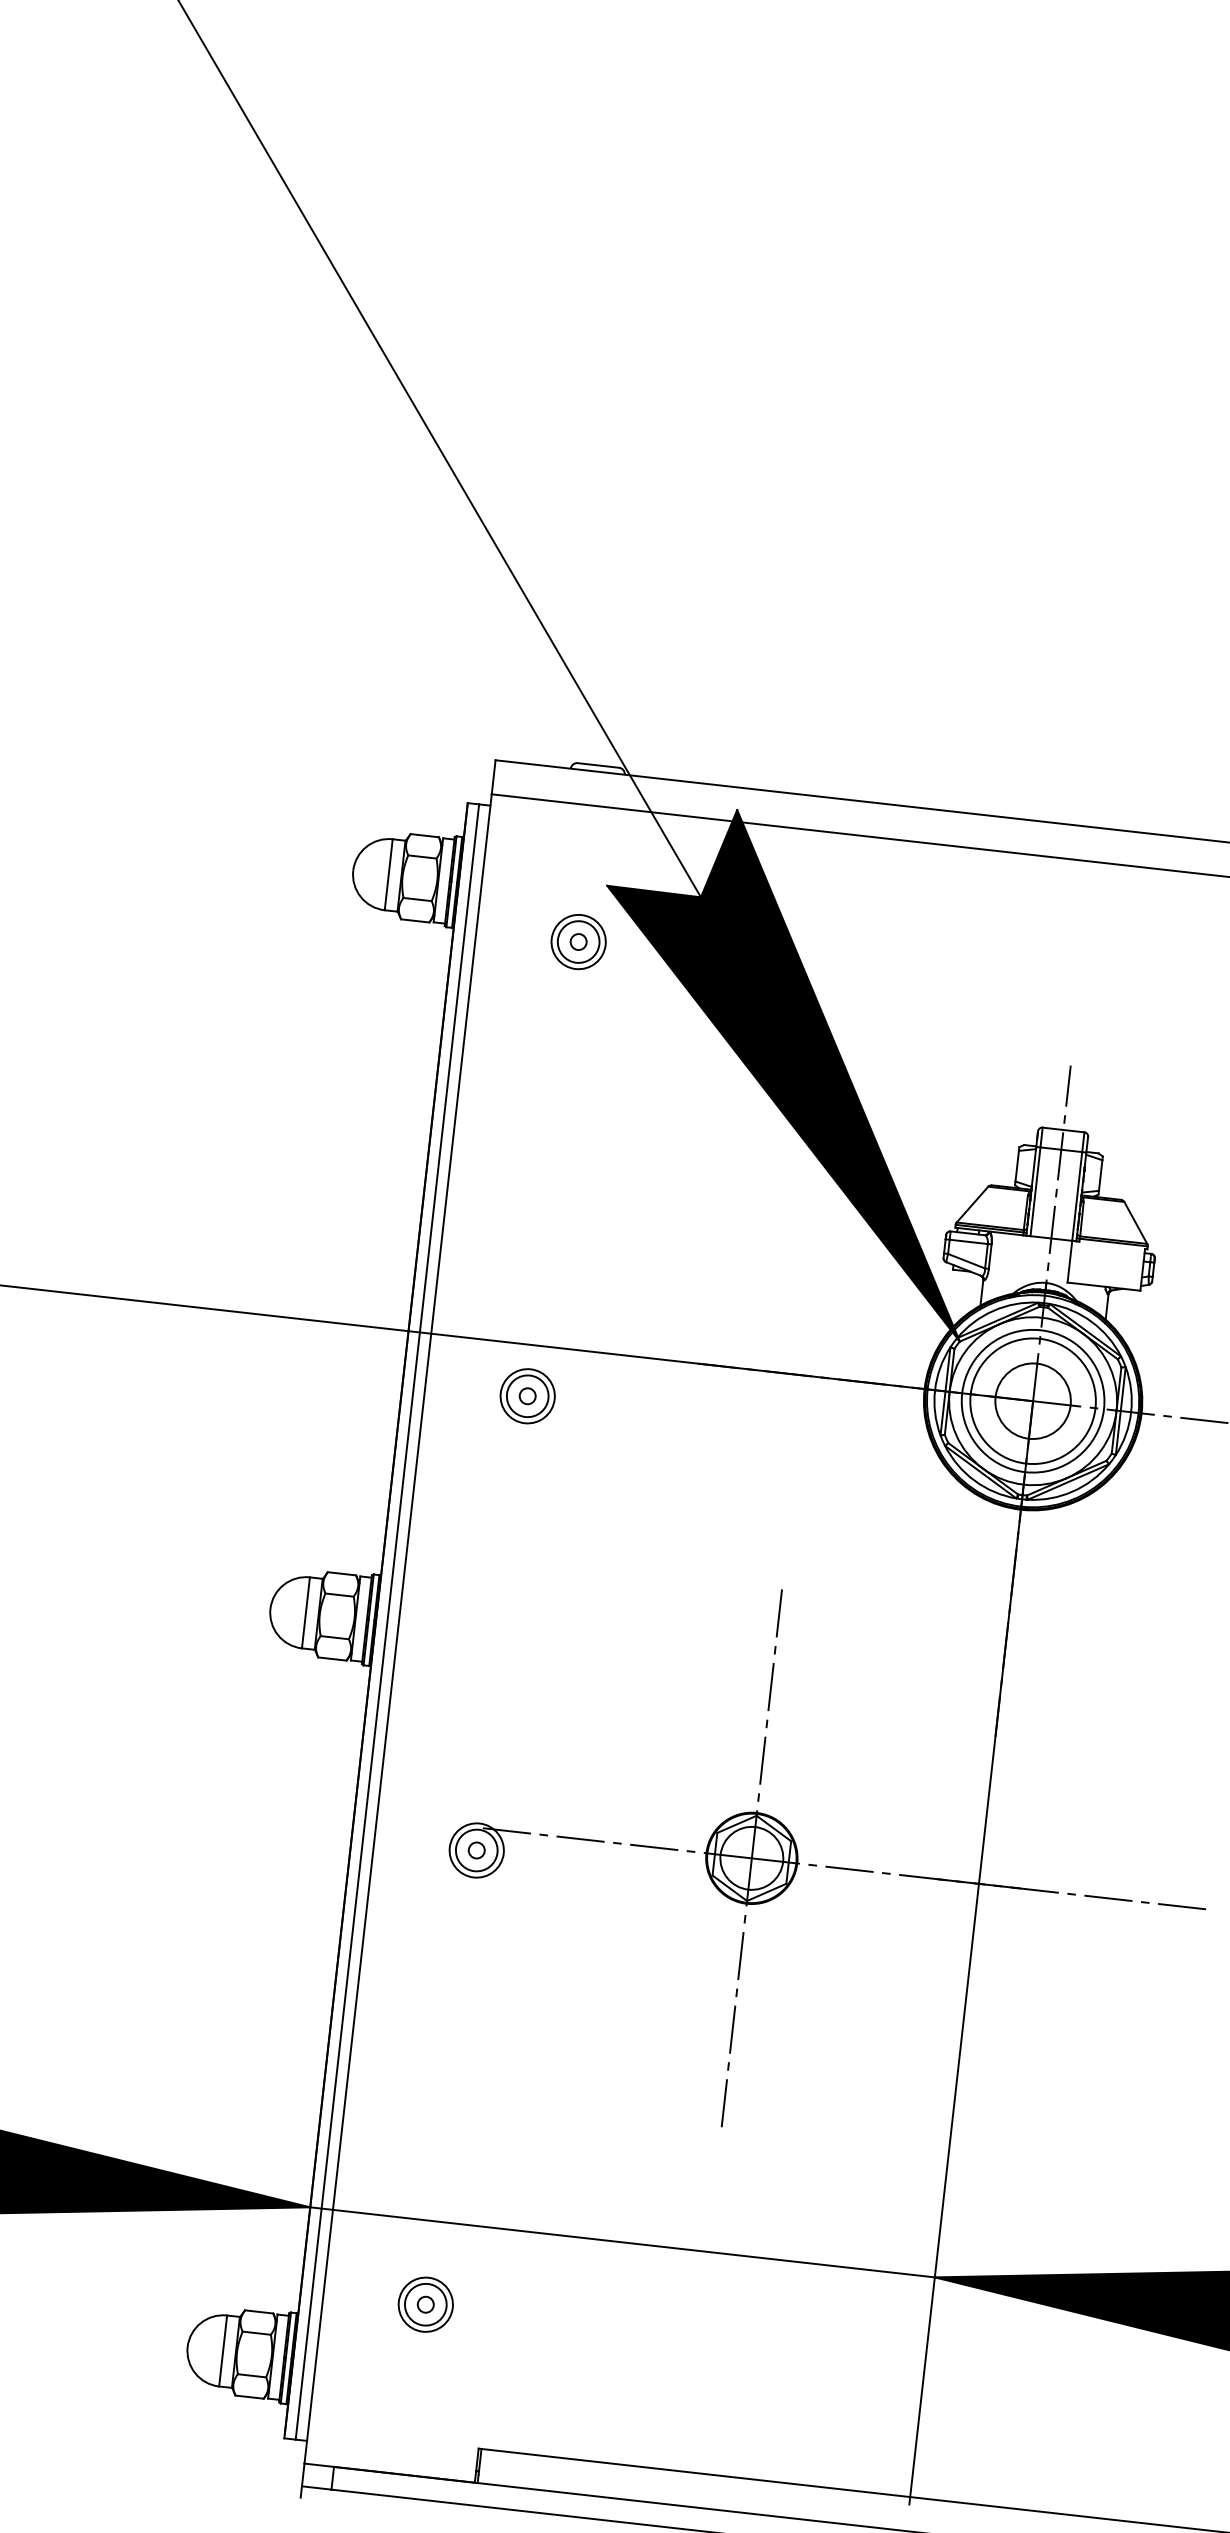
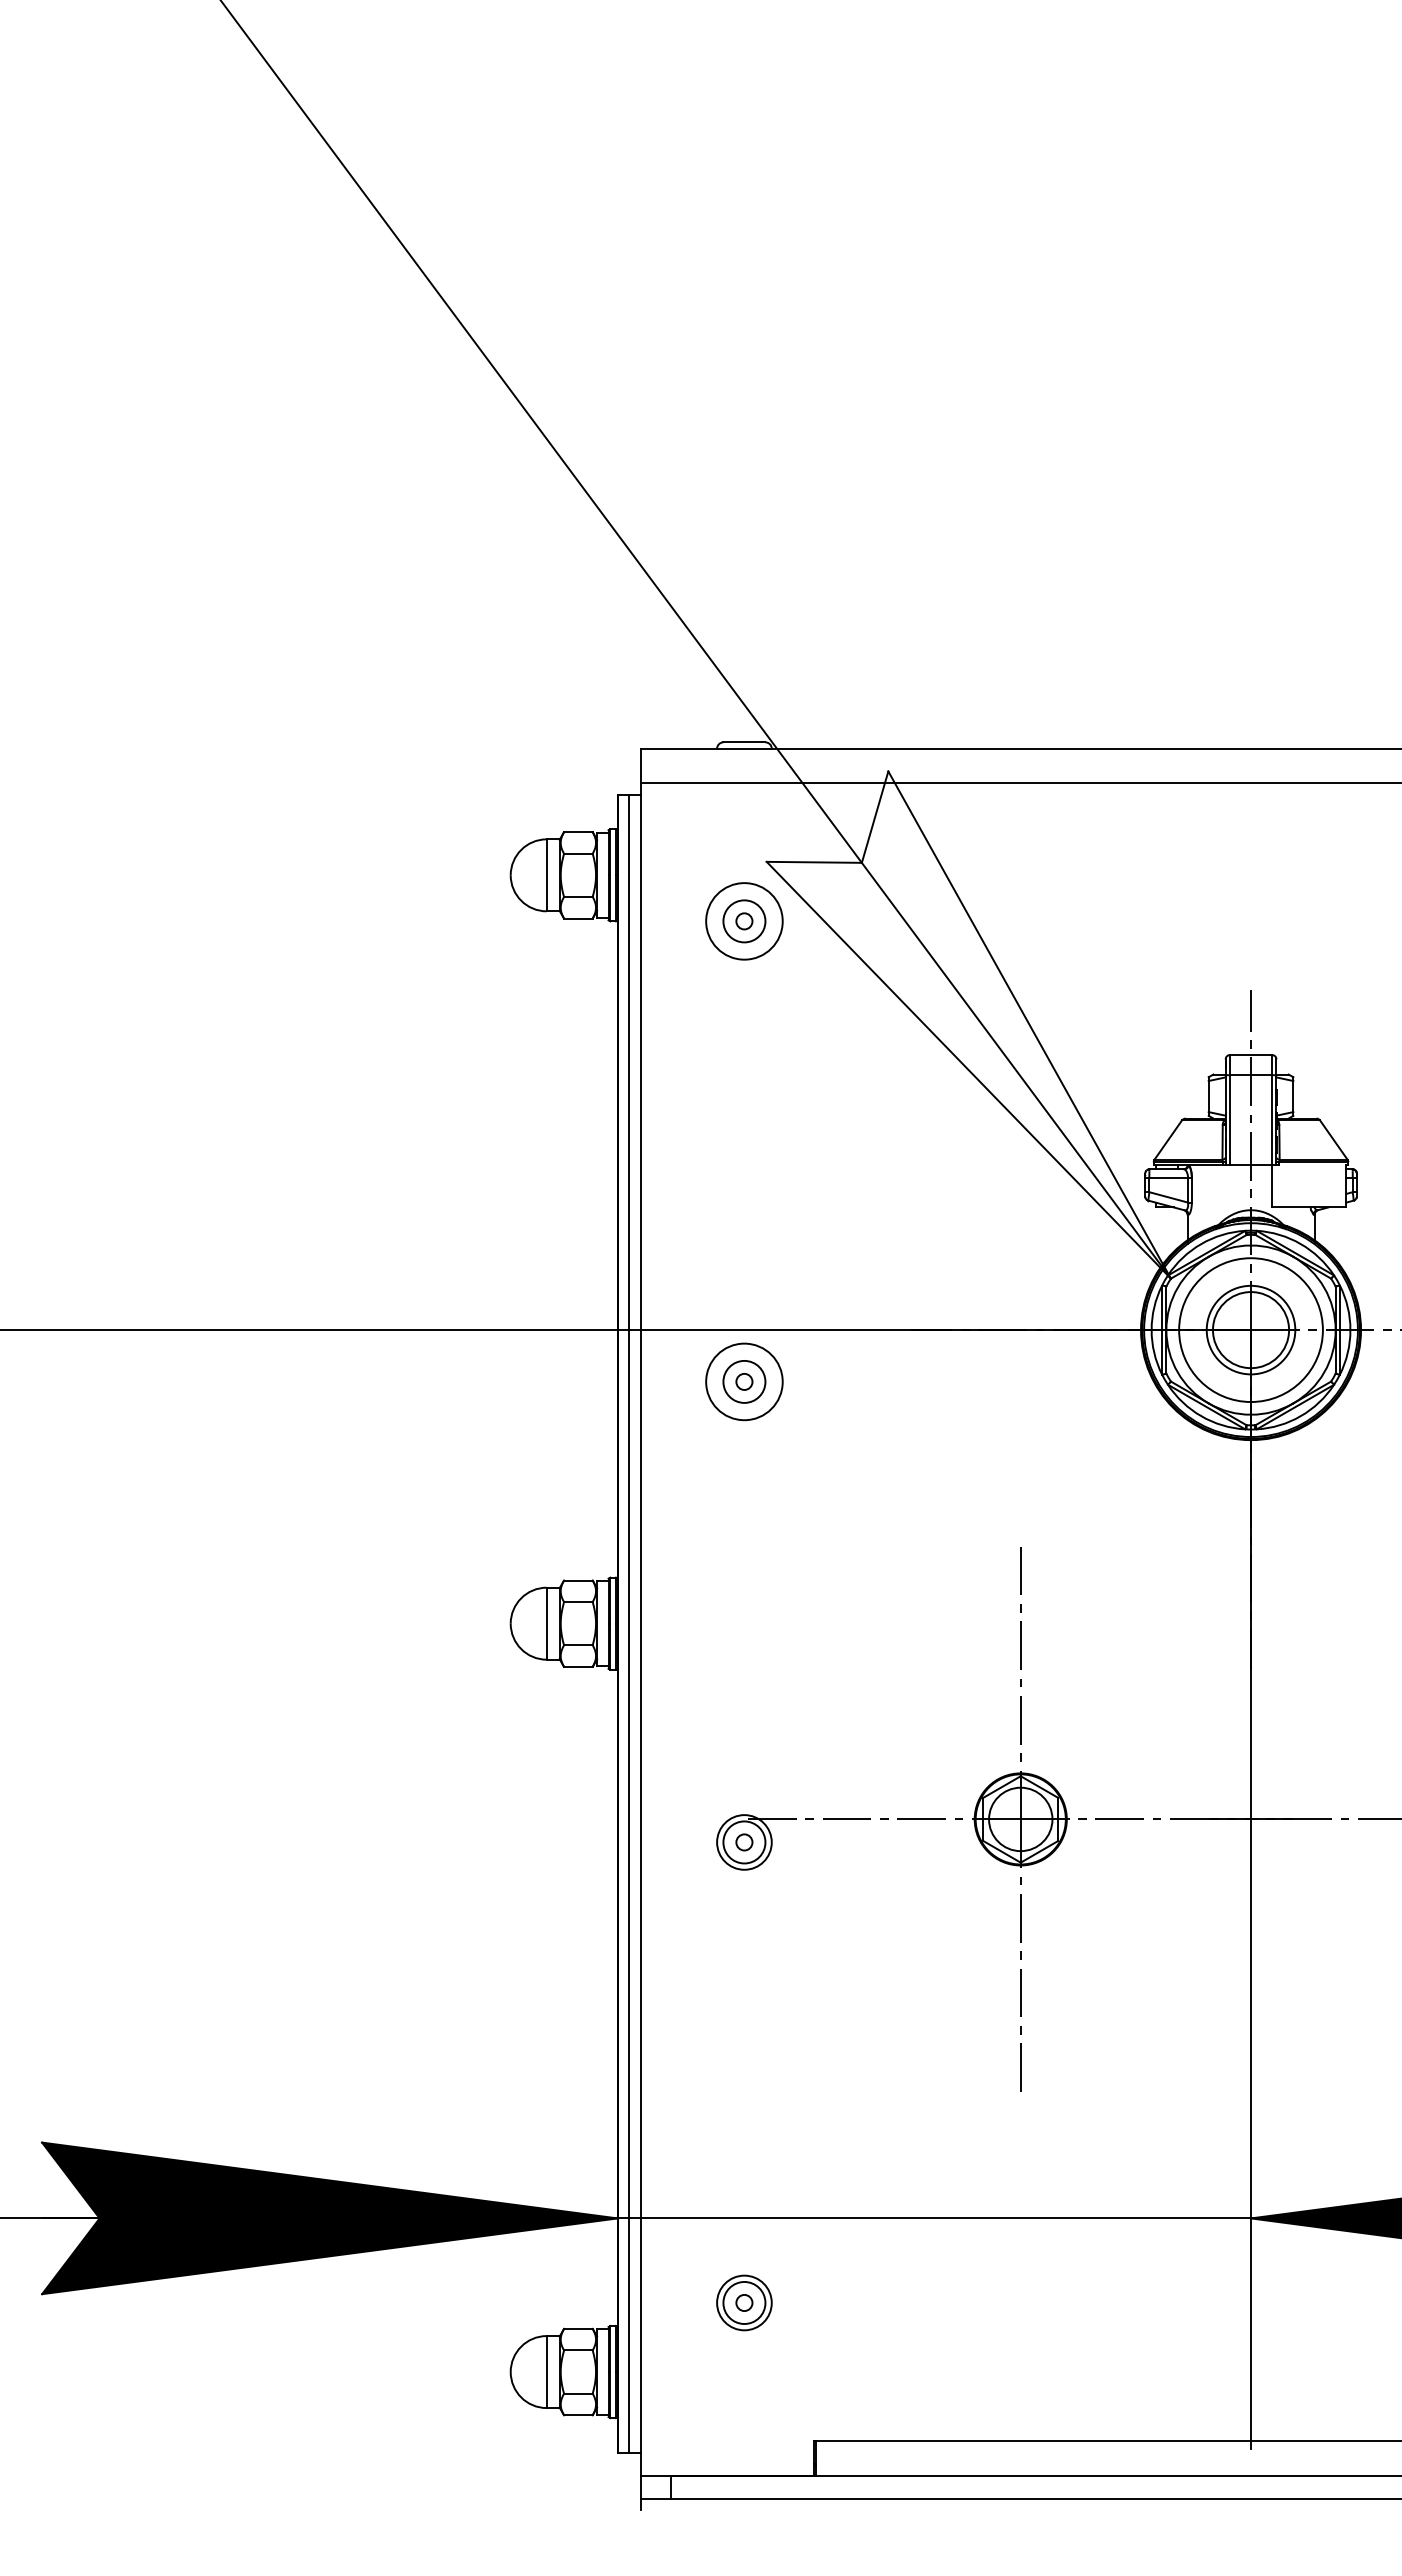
circle: (578, 942) -> (744, 921), size x1.4
fill: (788, 1068) -> (968, 1024), removed
circle: (527, 1395) -> (744, 1381), size x1.4
circle: (1032, 1400) -> (1250, 1329), size x0.7

